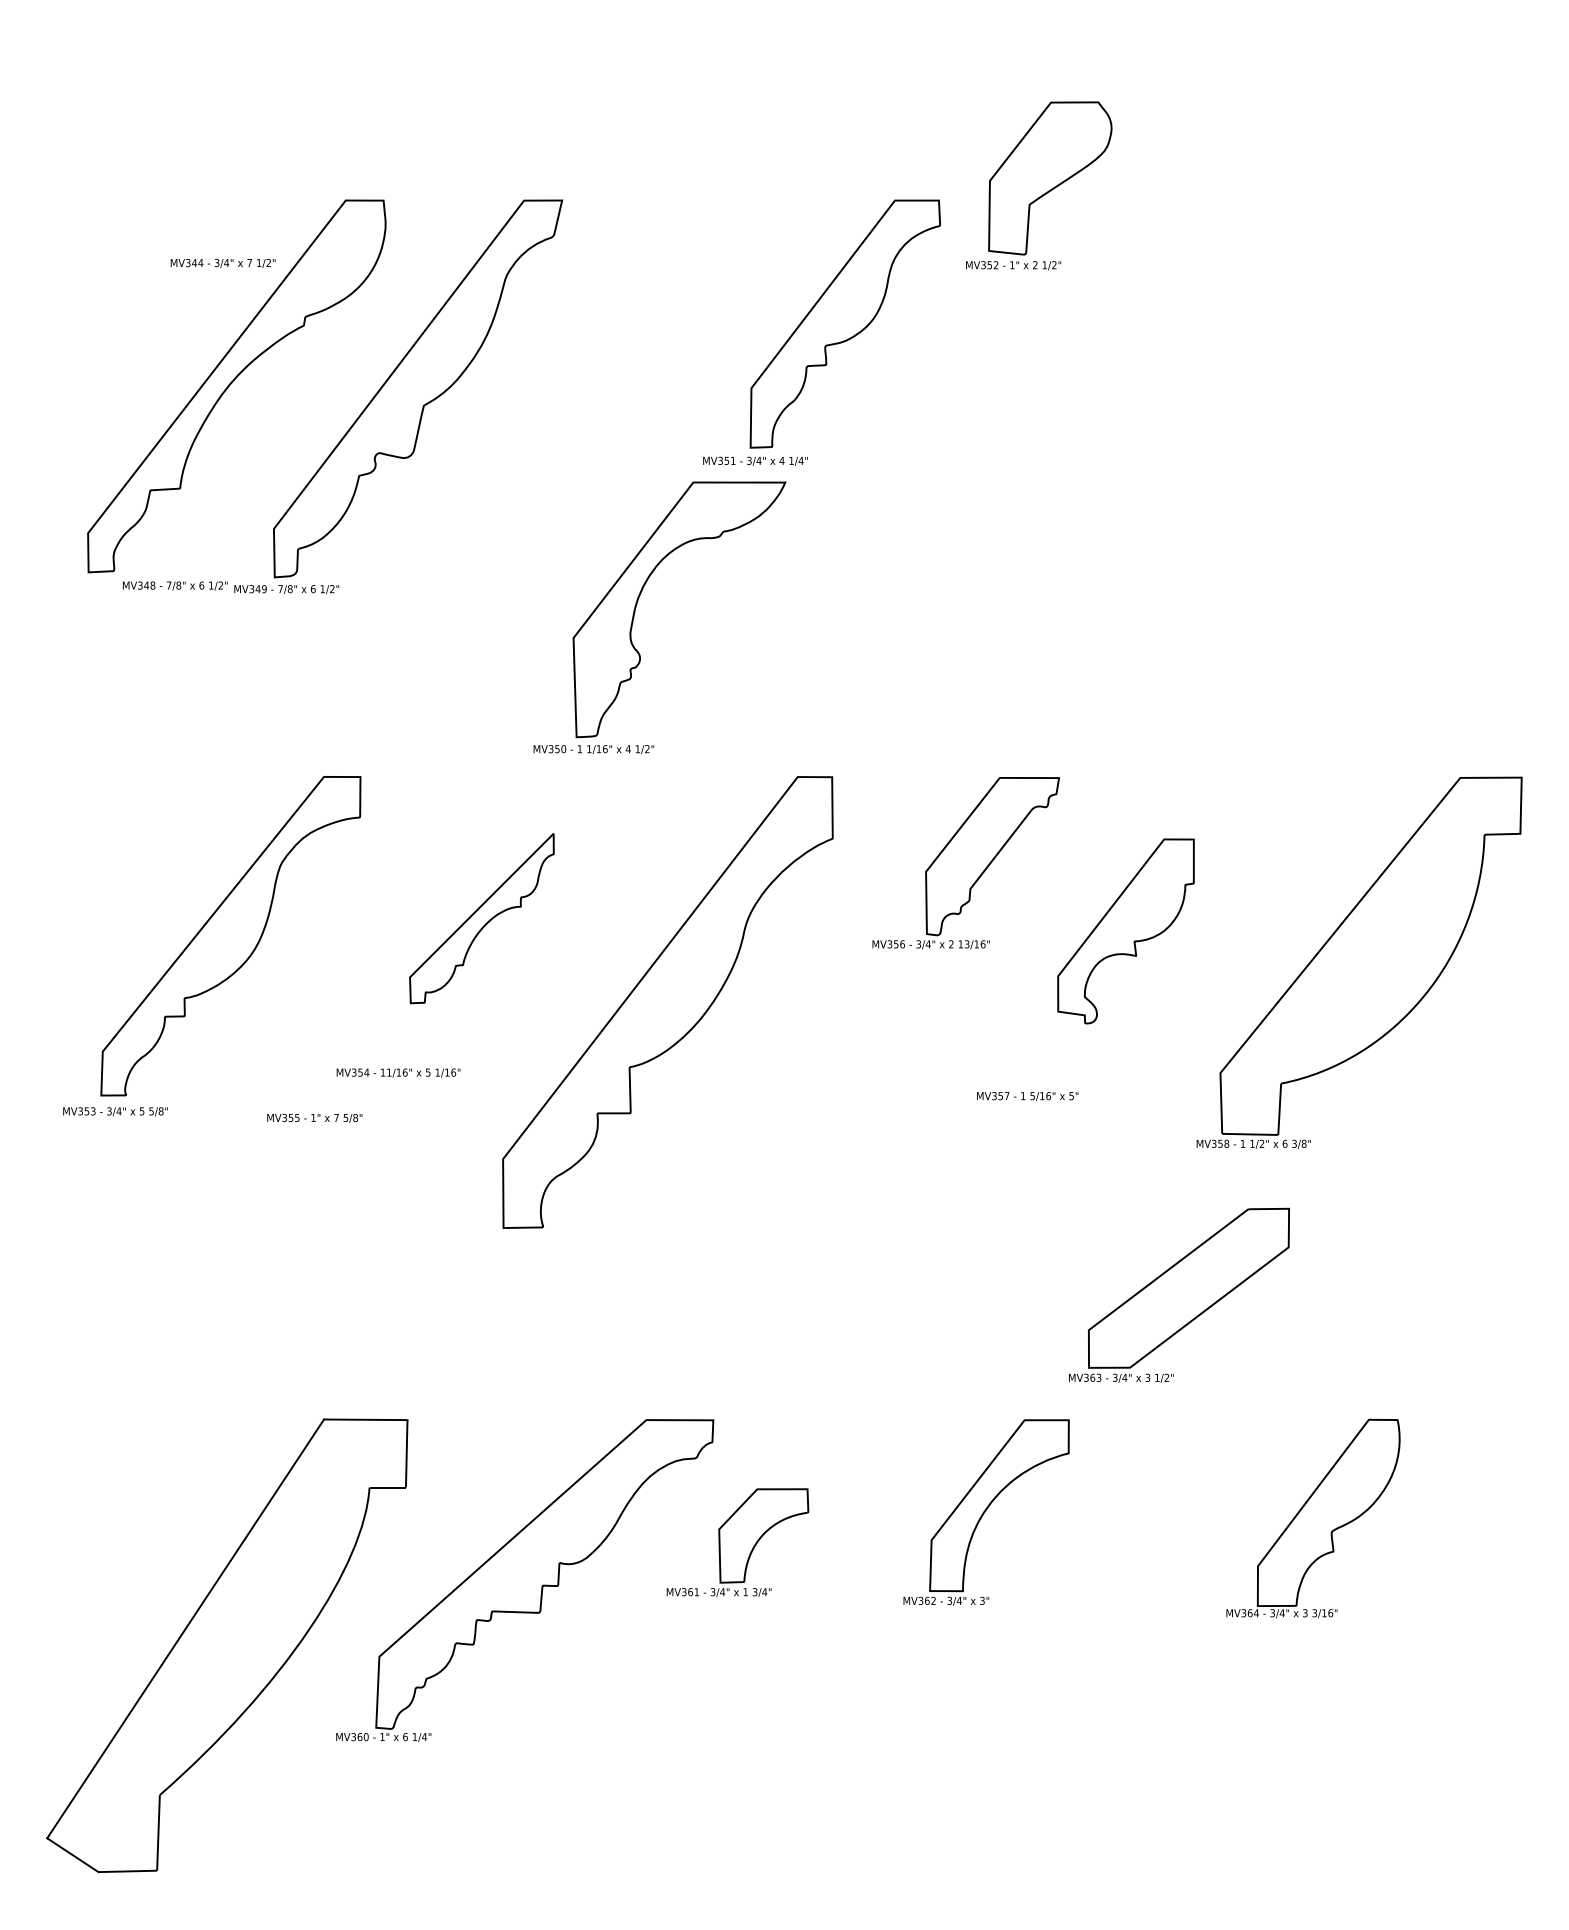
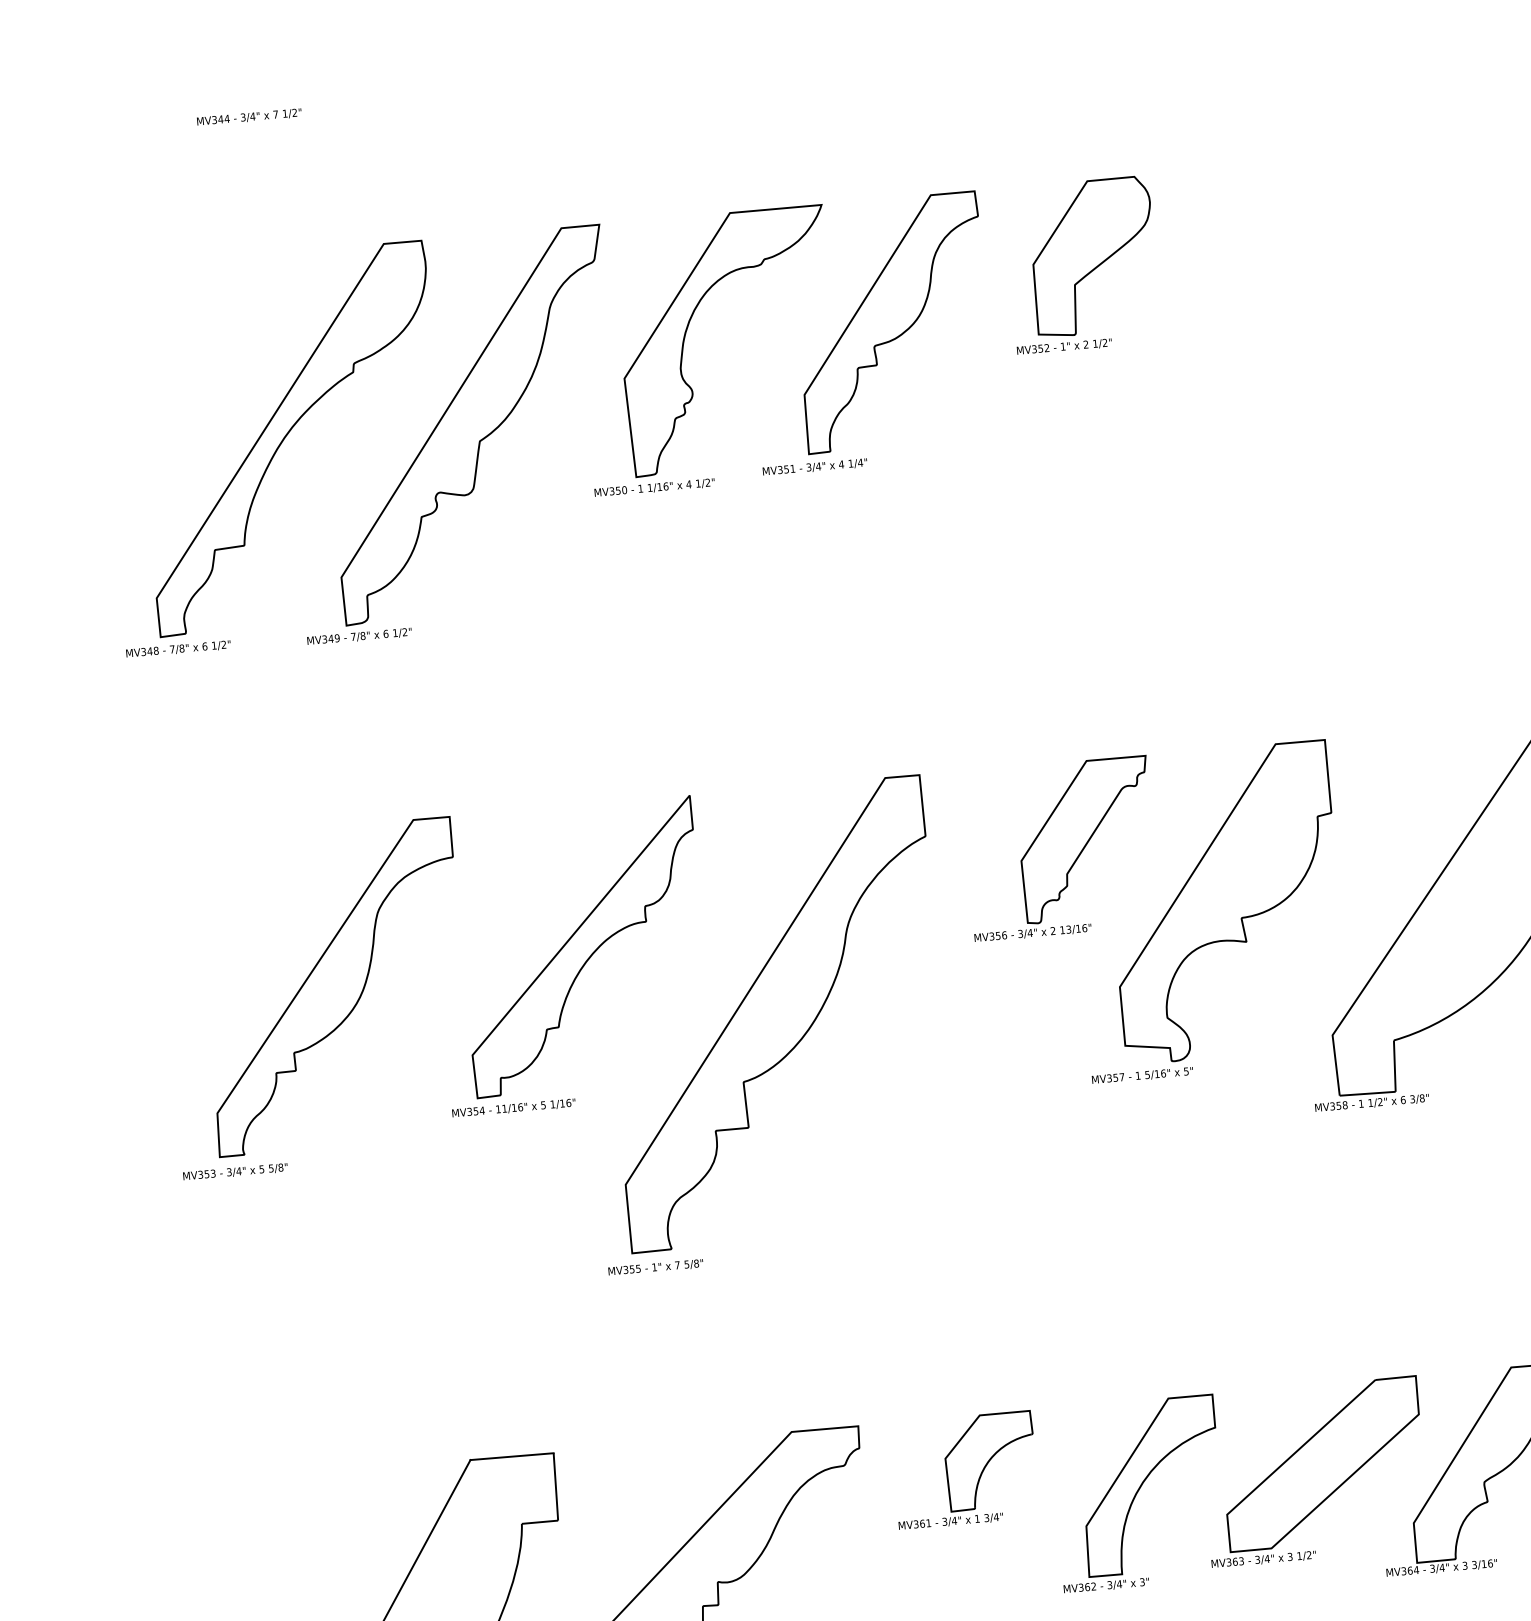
part: (1039, 185) -> (1083, 264), moved
text: (222, 263) -> (248, 117), moved
text: (175, 585) -> (178, 648), moved
part: (635, 612) -> (683, 347), moved
part: (481, 918) -> (582, 947), size x1.67
part: (1125, 931) -> (1225, 902), size x1.67
text: (314, 1117) -> (655, 1266), moved
part: (1179, 1294) -> (1314, 1471), moved
part: (737, 1542) -> (964, 1470), moved

